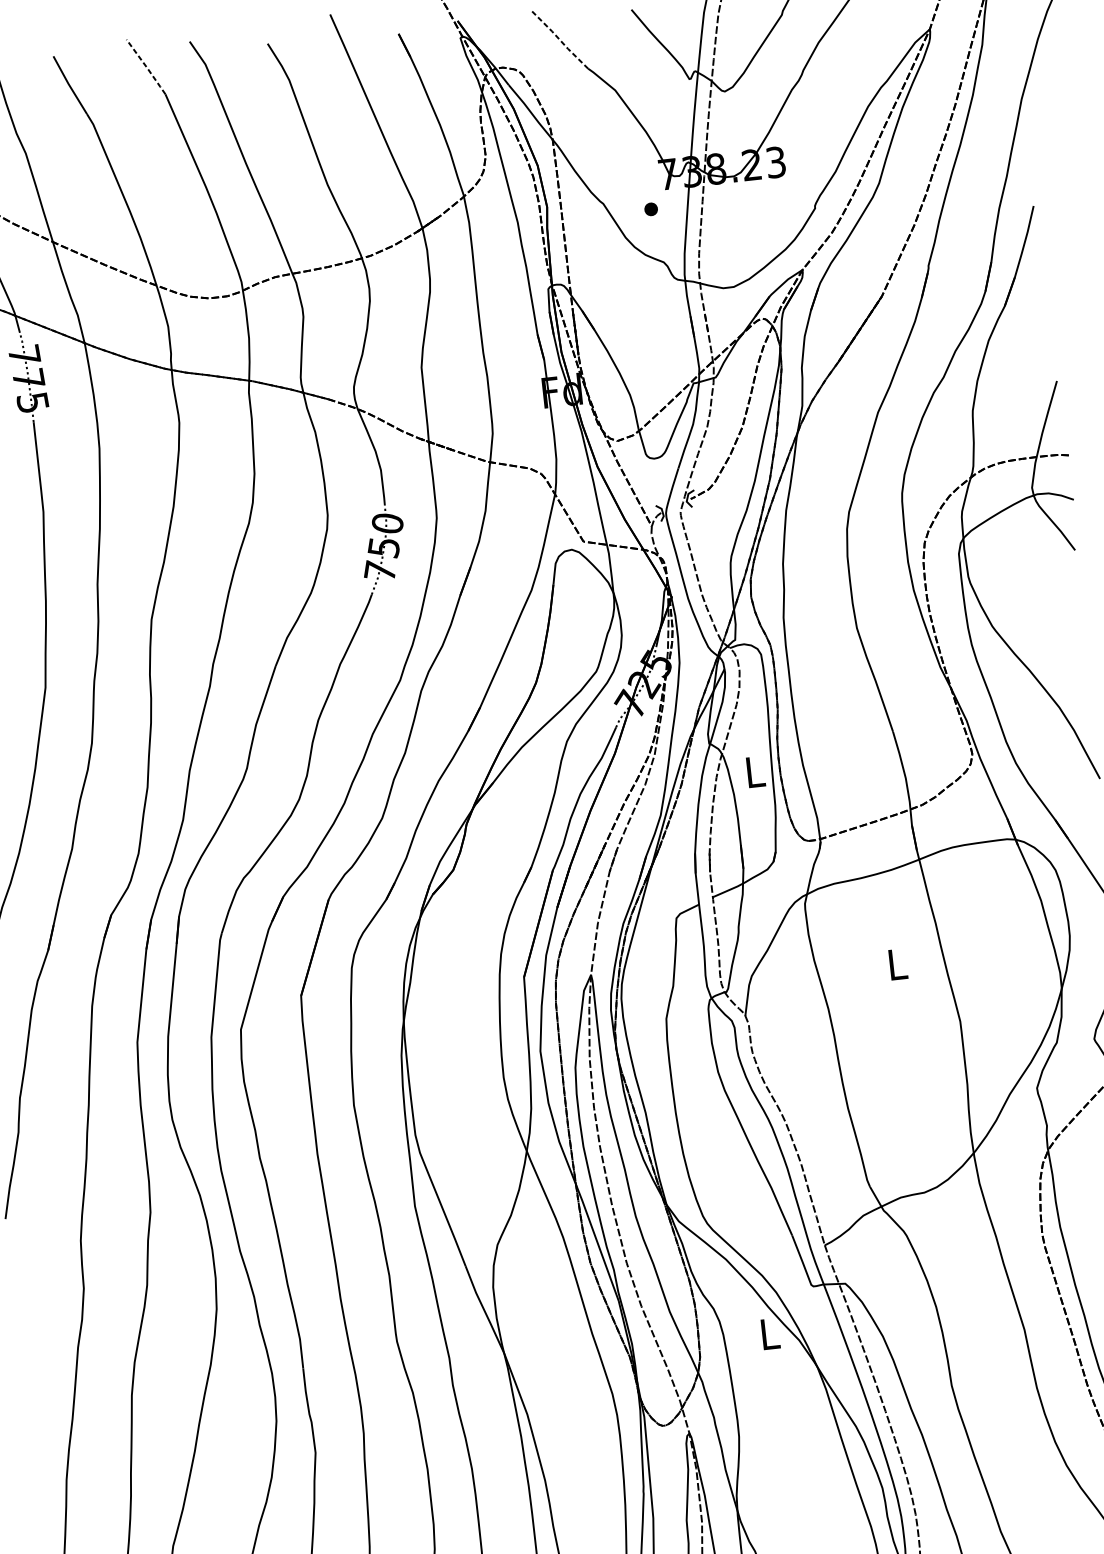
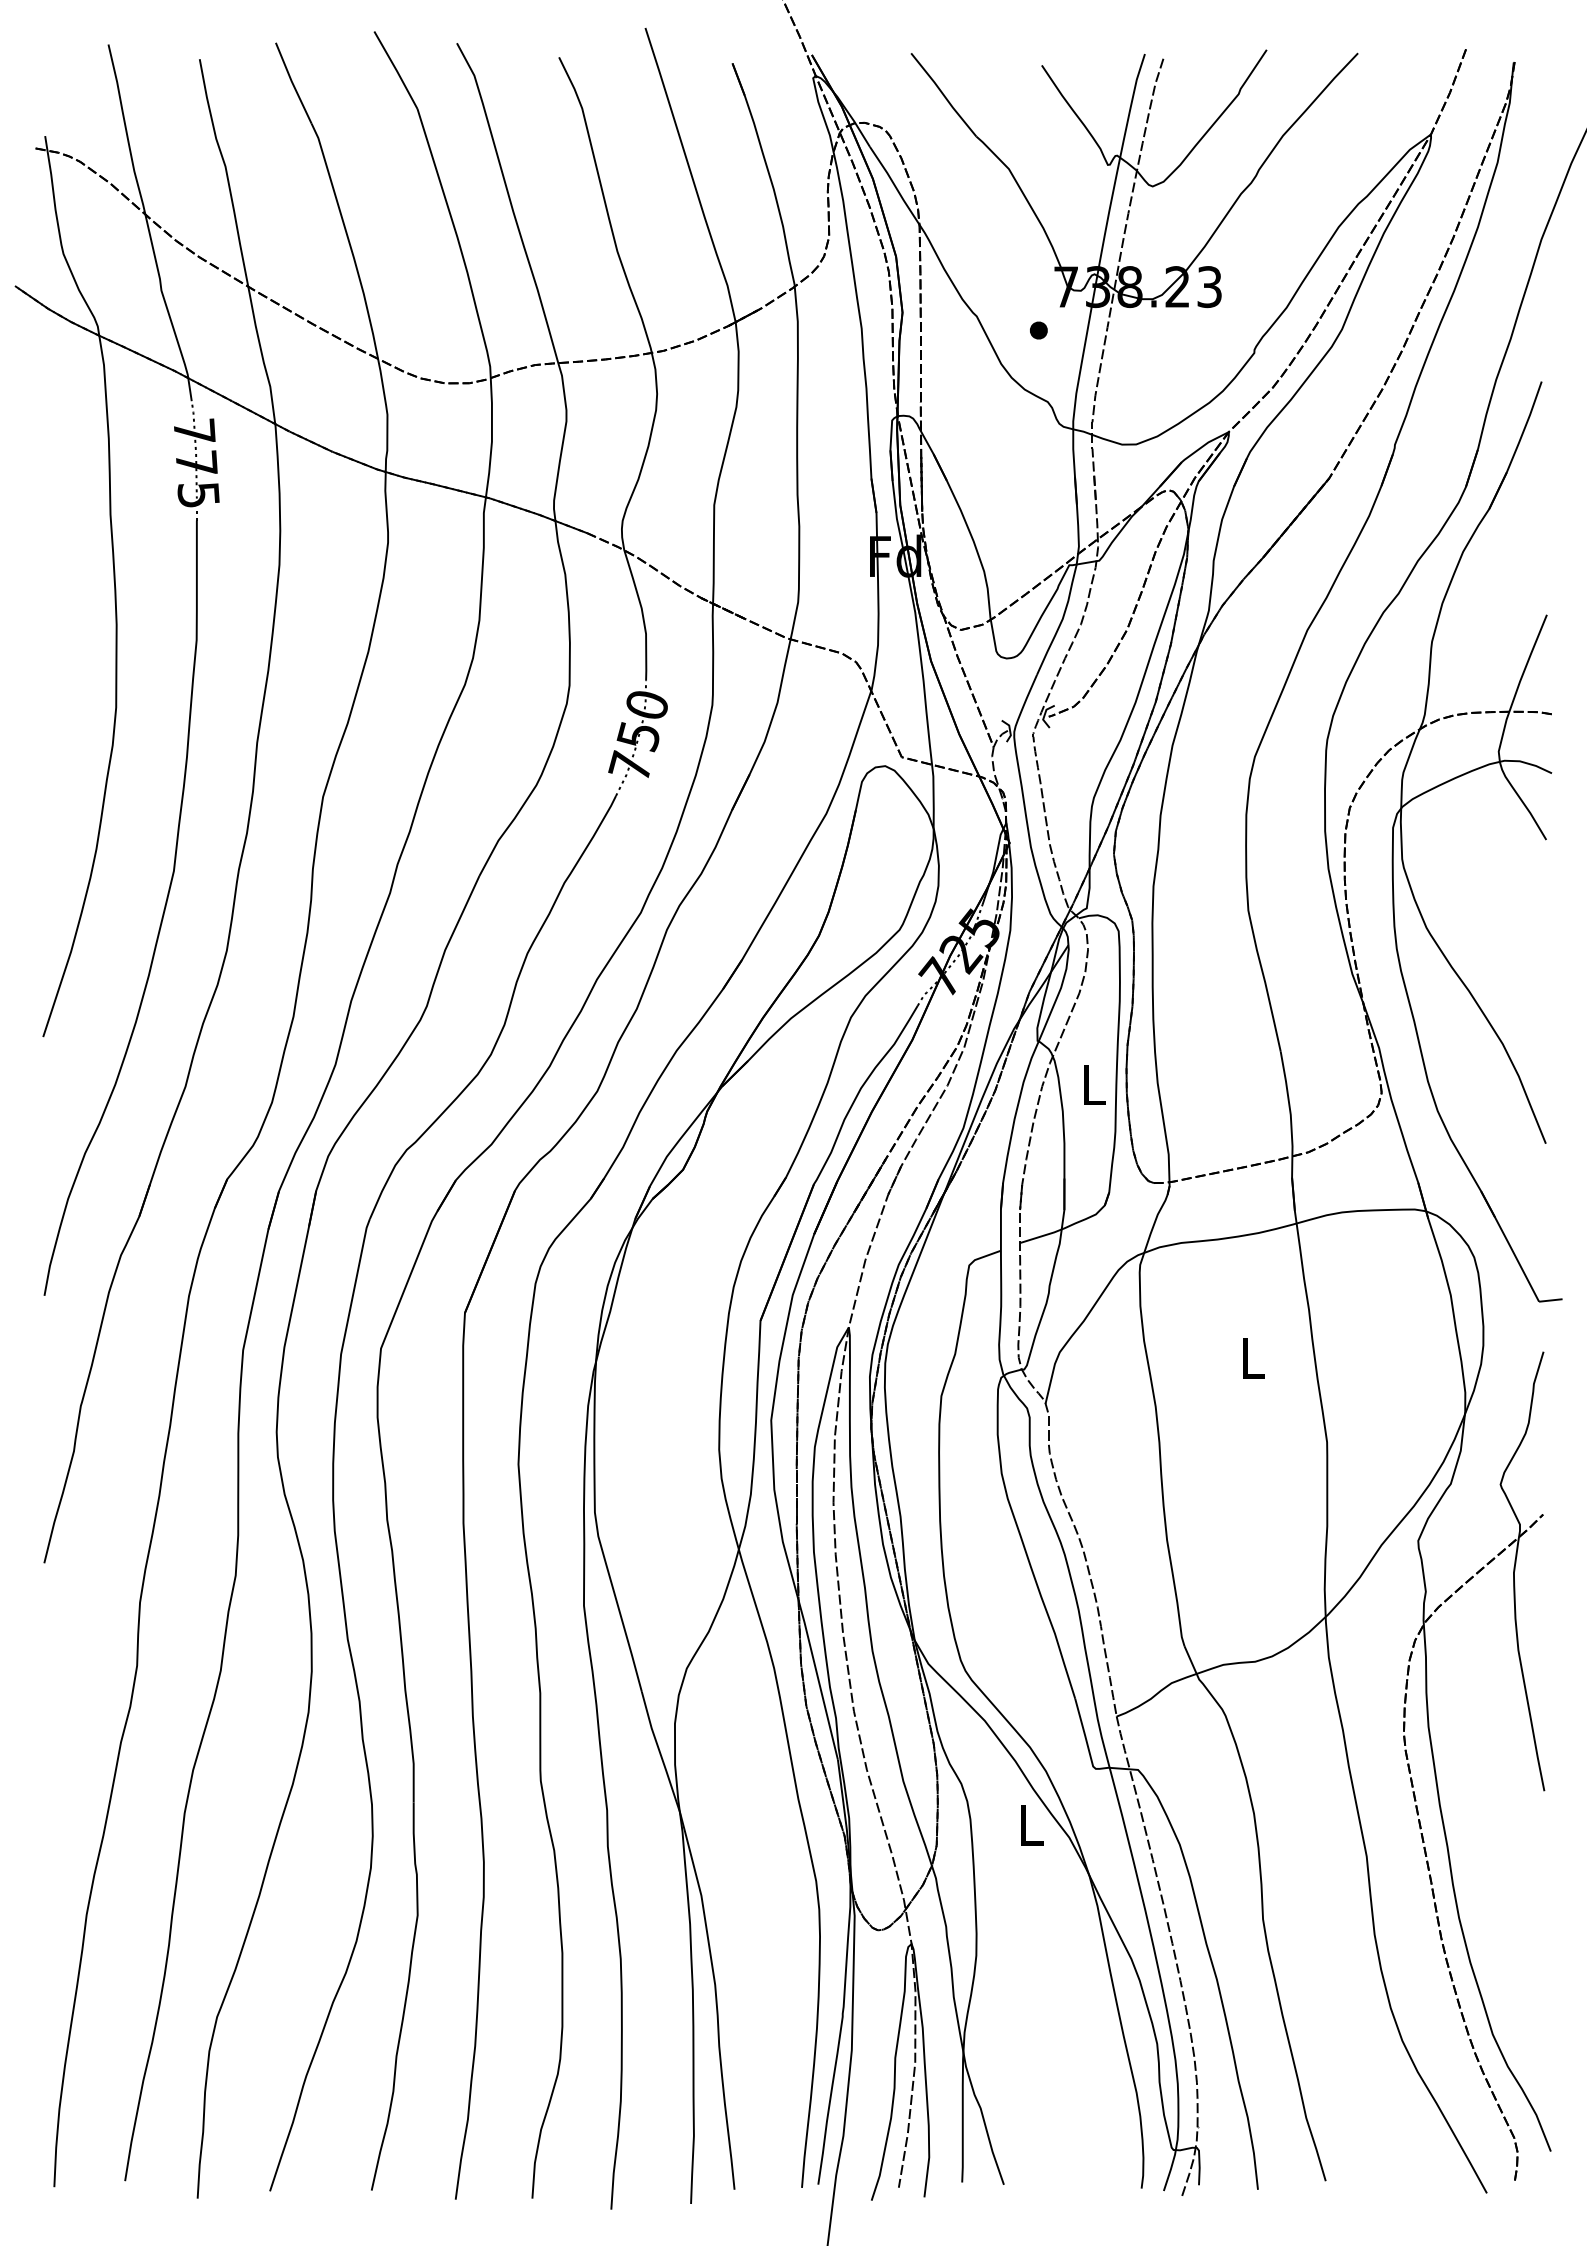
line: (559, 40) -> (943, 95), dashed -> solid
line: (147, 67) -> (397, 71), dashed -> solid

